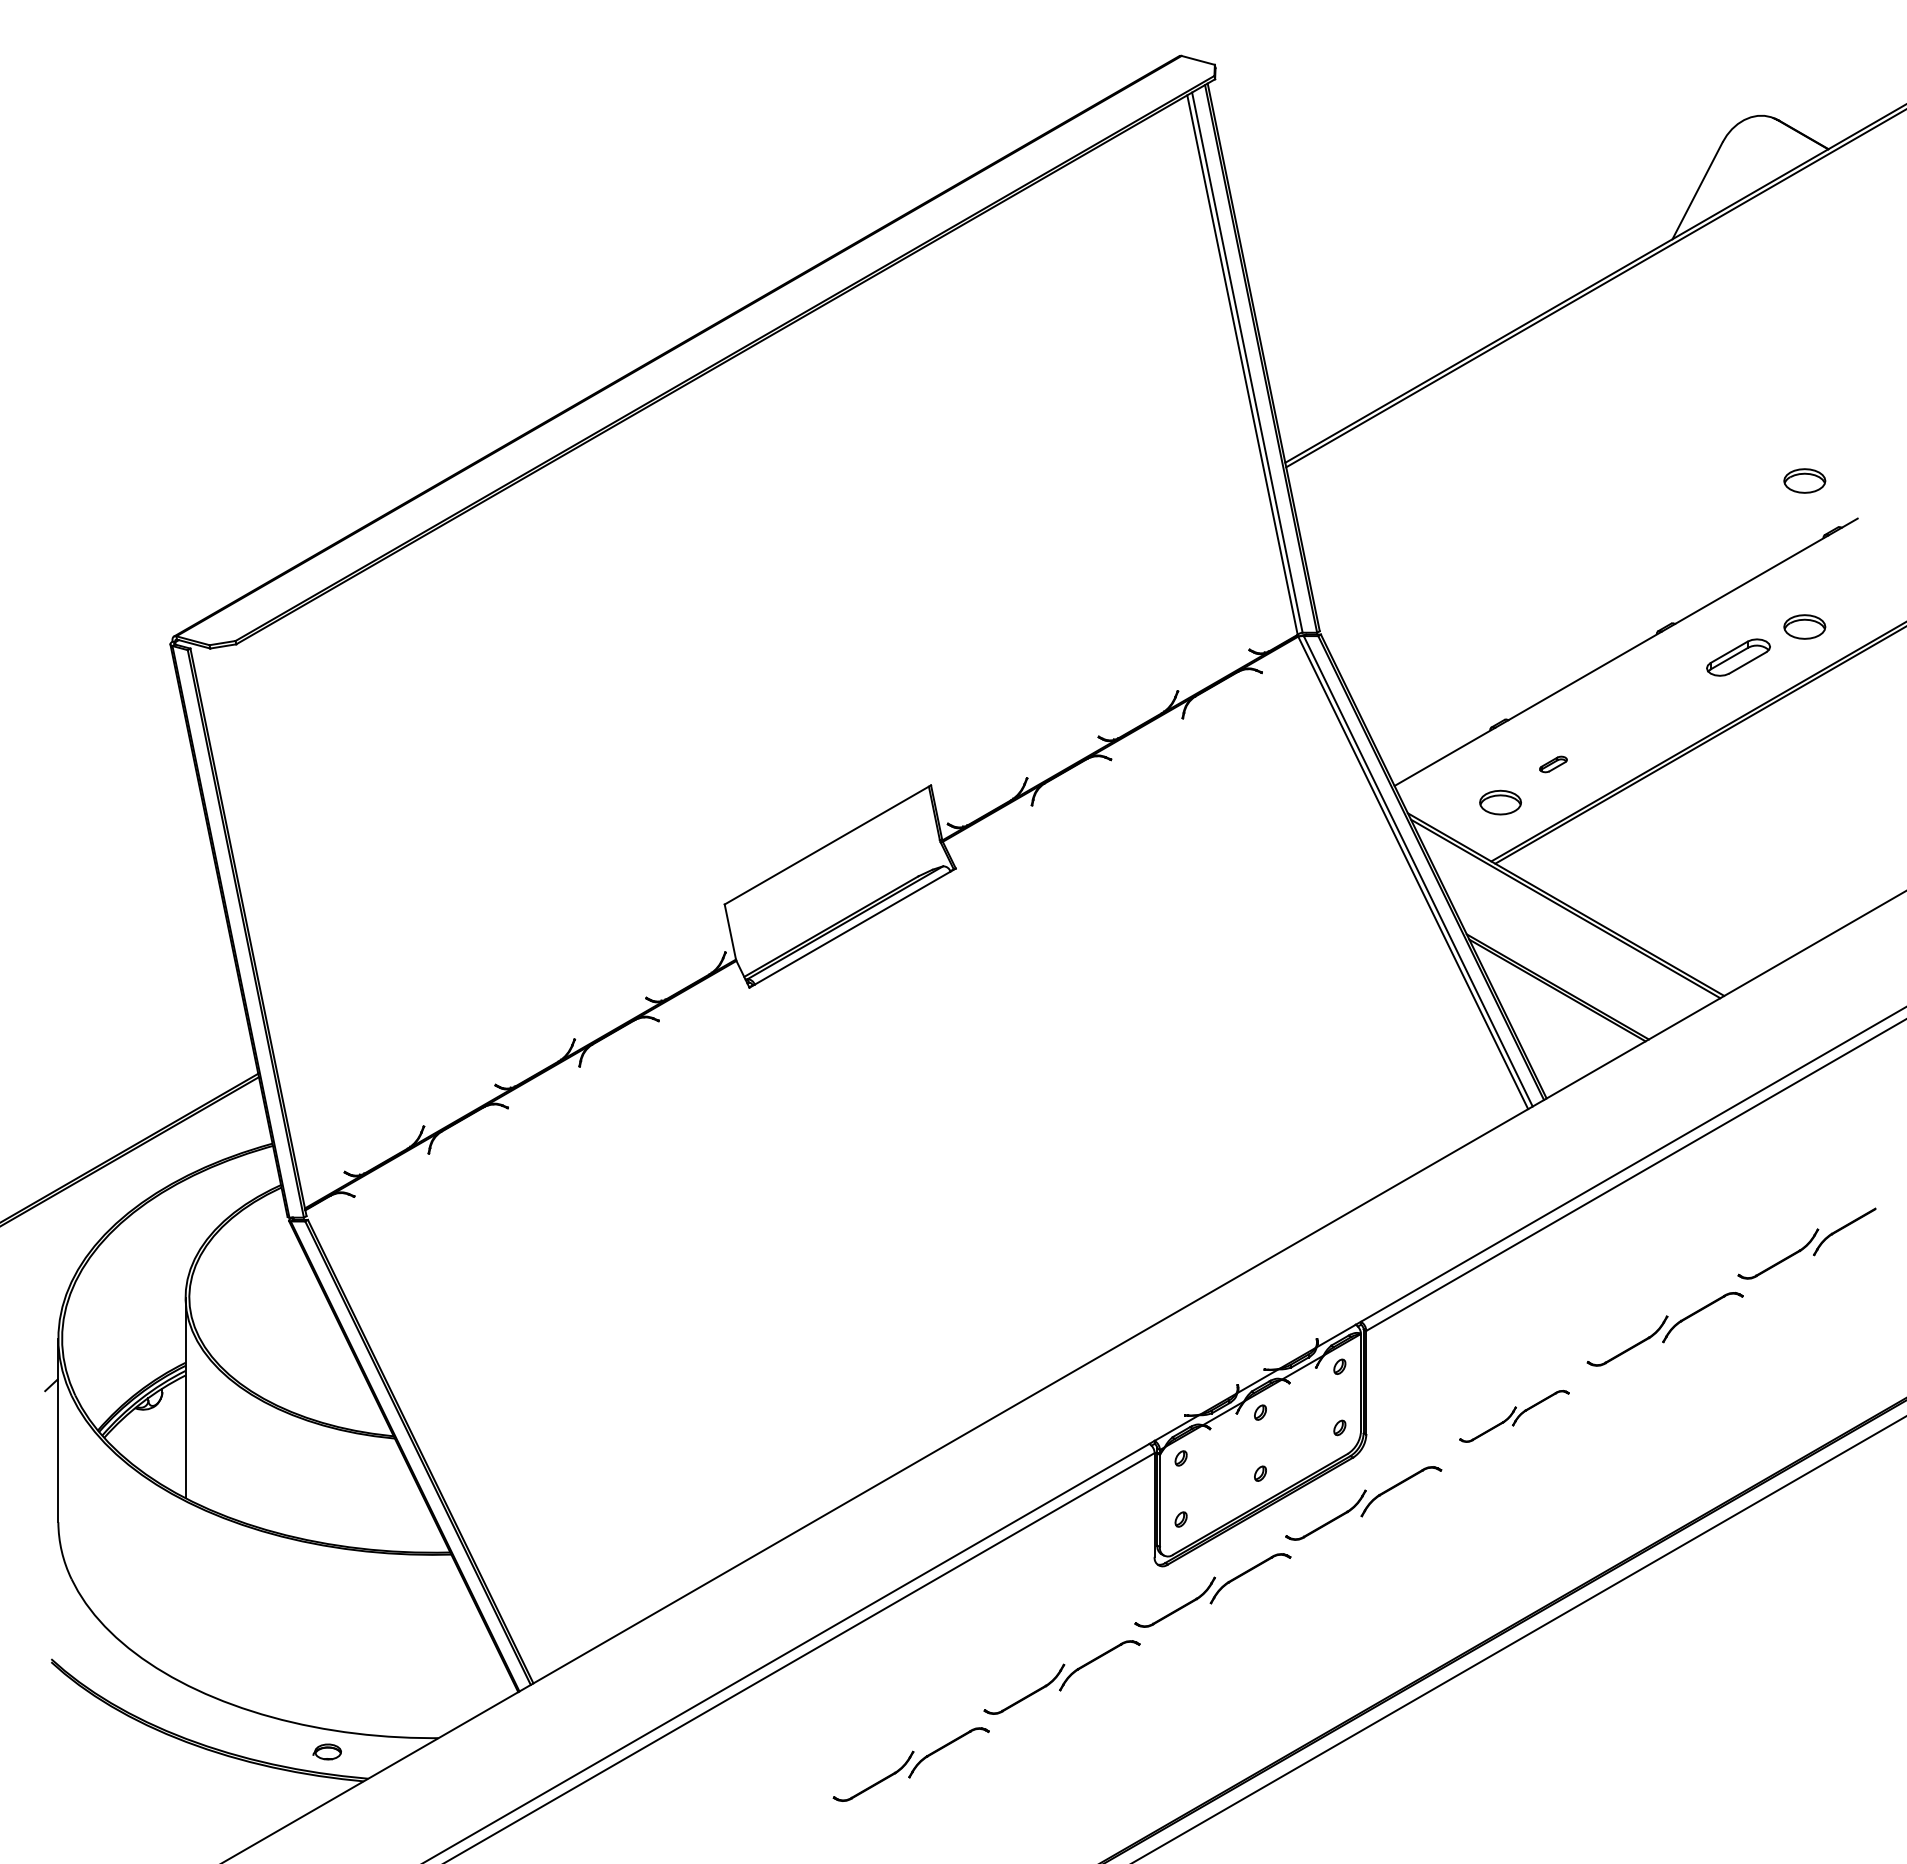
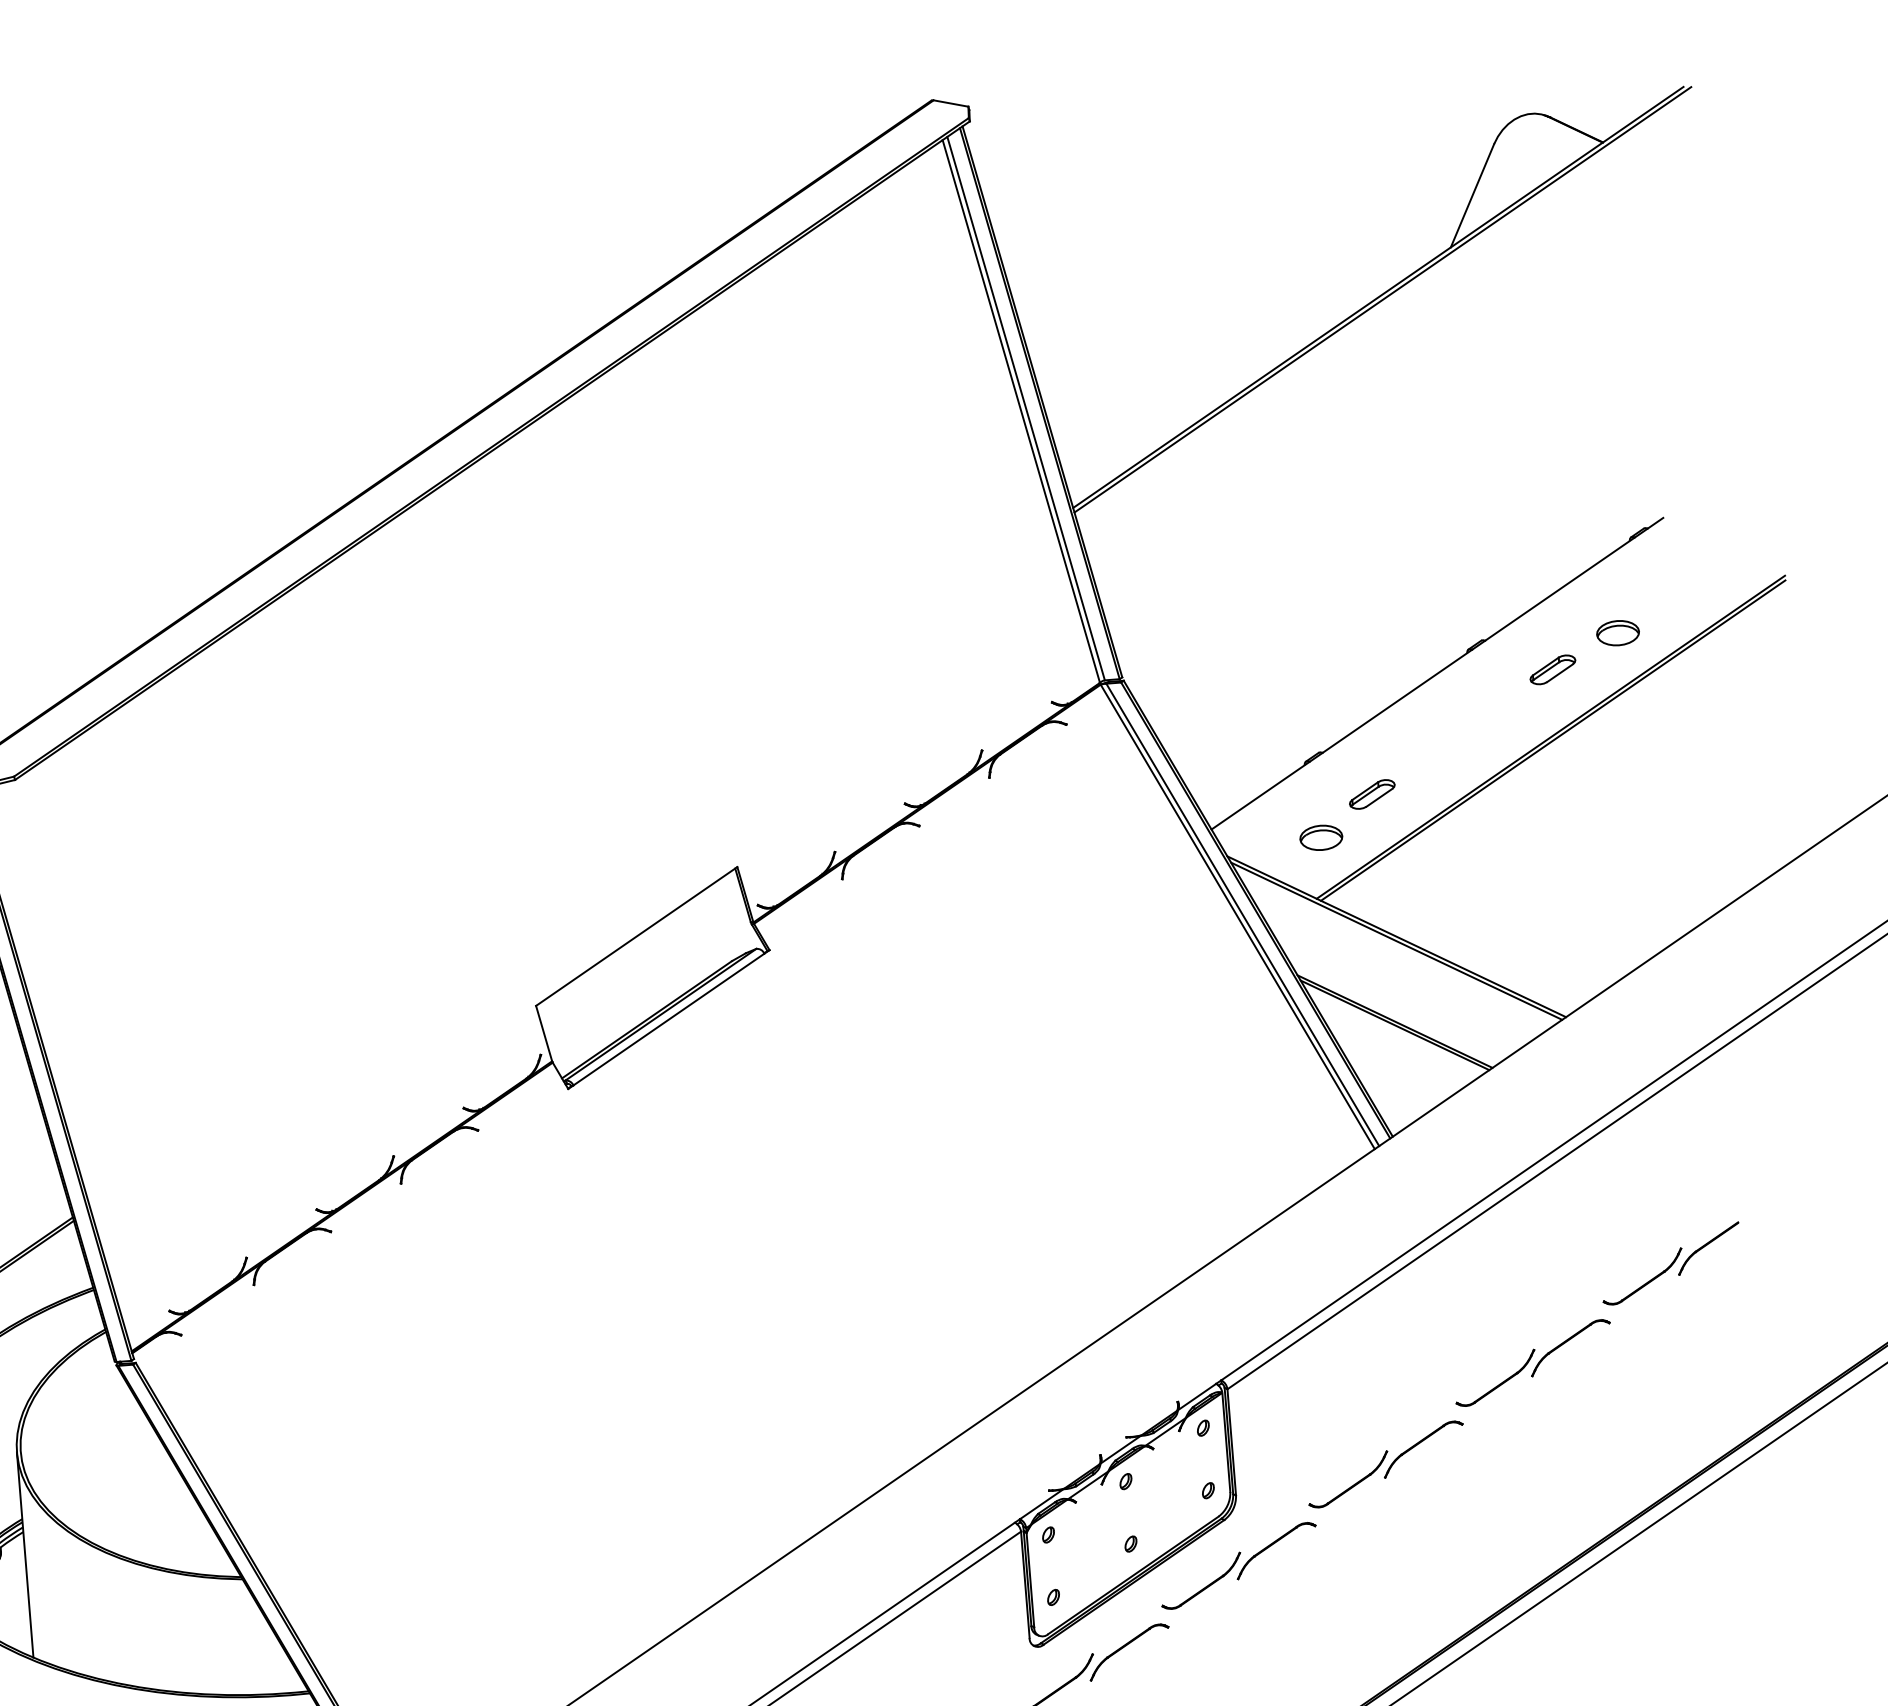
part: (1804, 480) -> (1605, 483), removed
part: (1738, 657) -> (1552, 669), size x0.71
part: (1553, 764) -> (1372, 794), size x1.67
part: (1514, 1416) -> (1386, 1464), size x1.43

